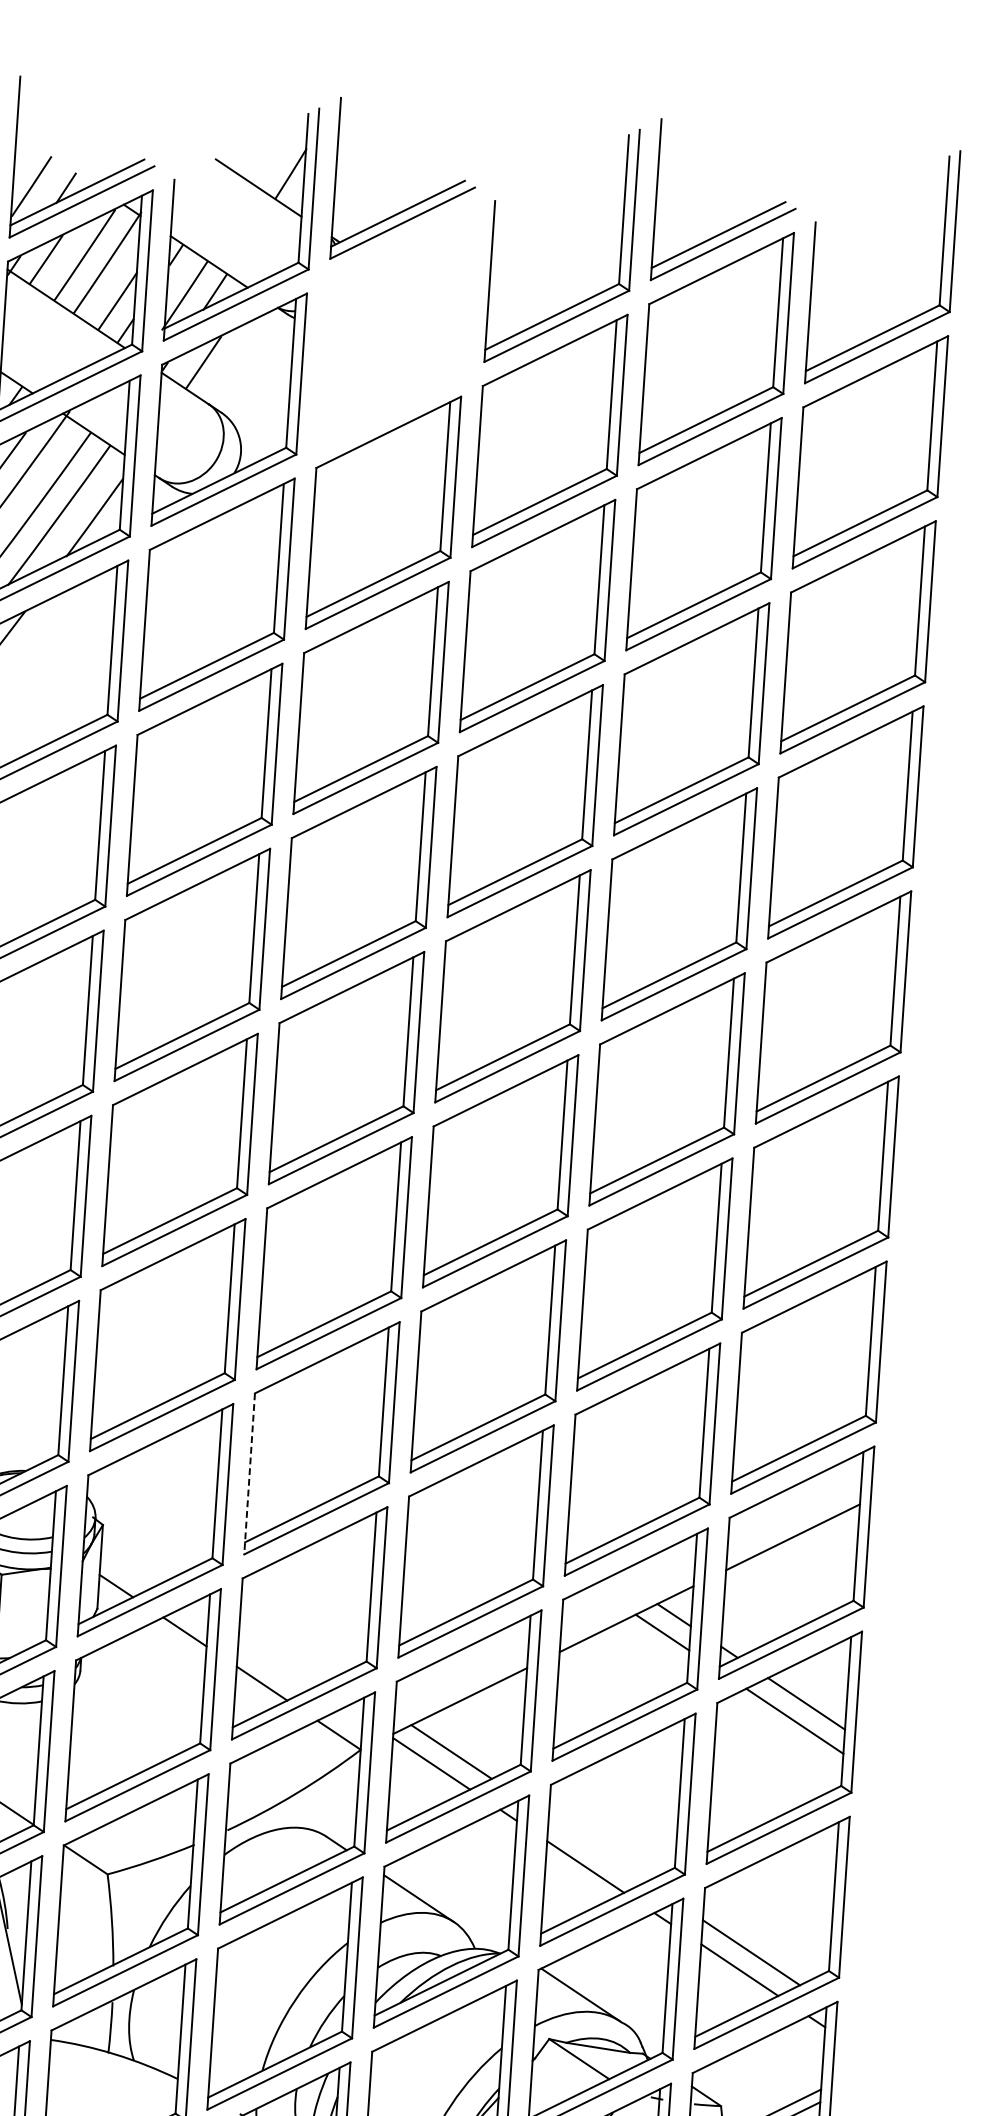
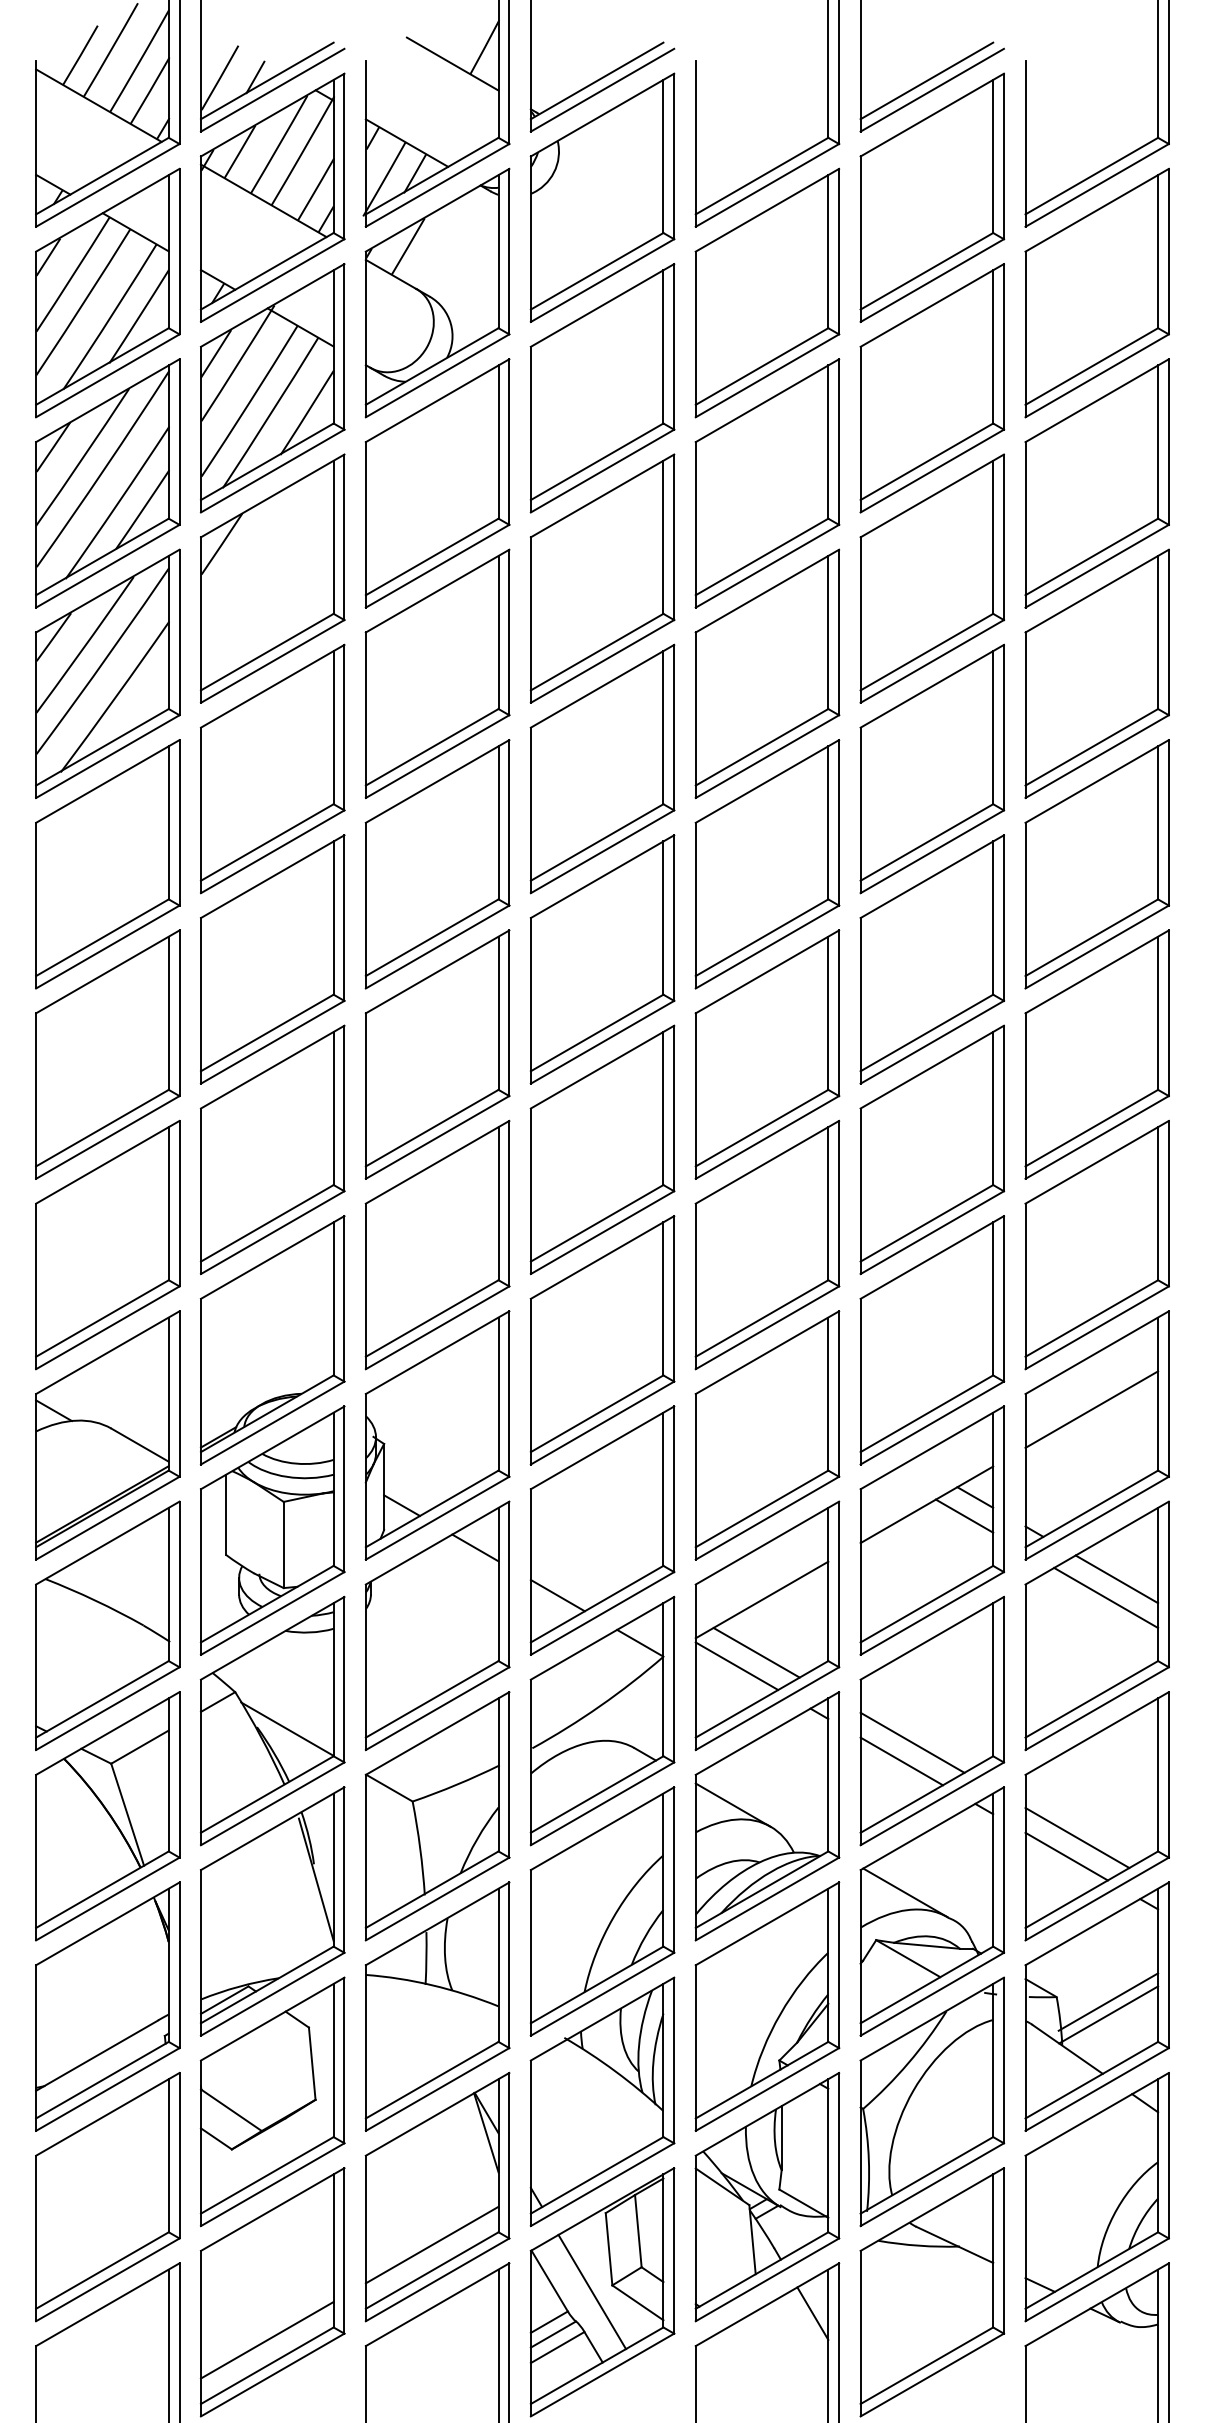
part: (395, 327) -> (602, 197), added
line: (249, 1473) -> (530, 1381), dashed -> solid
line: (597, 1849) -> (912, 1742), added

